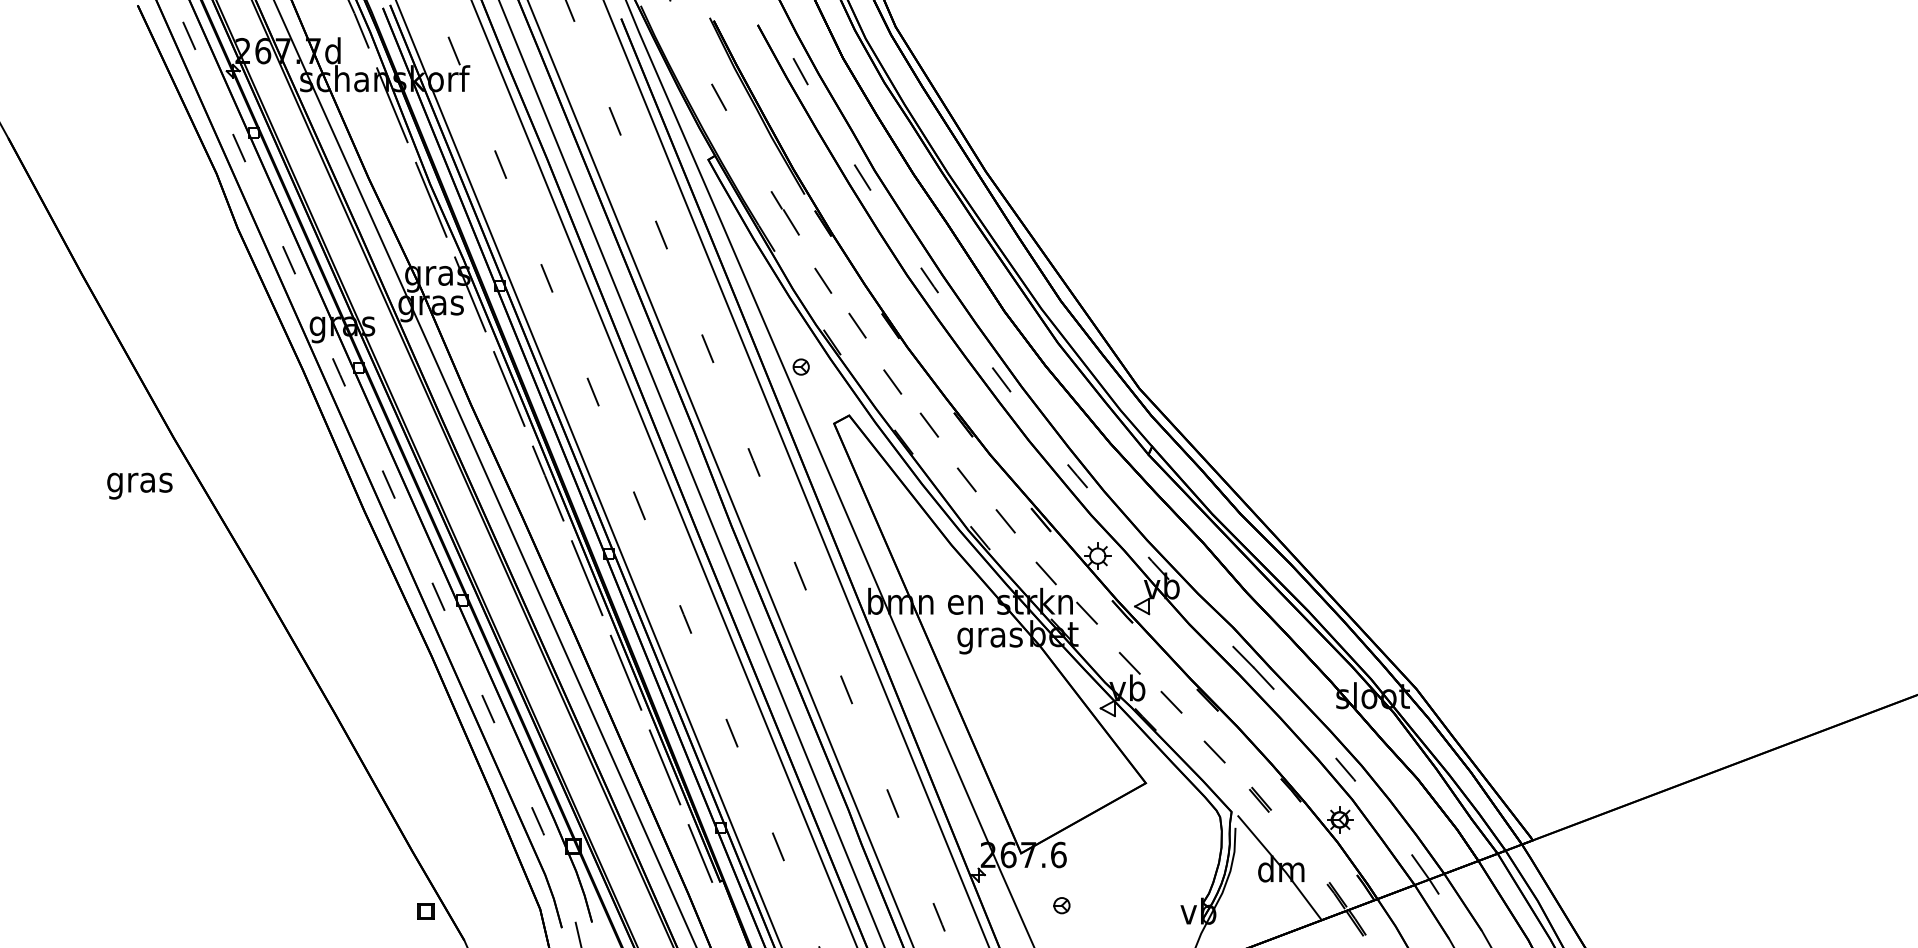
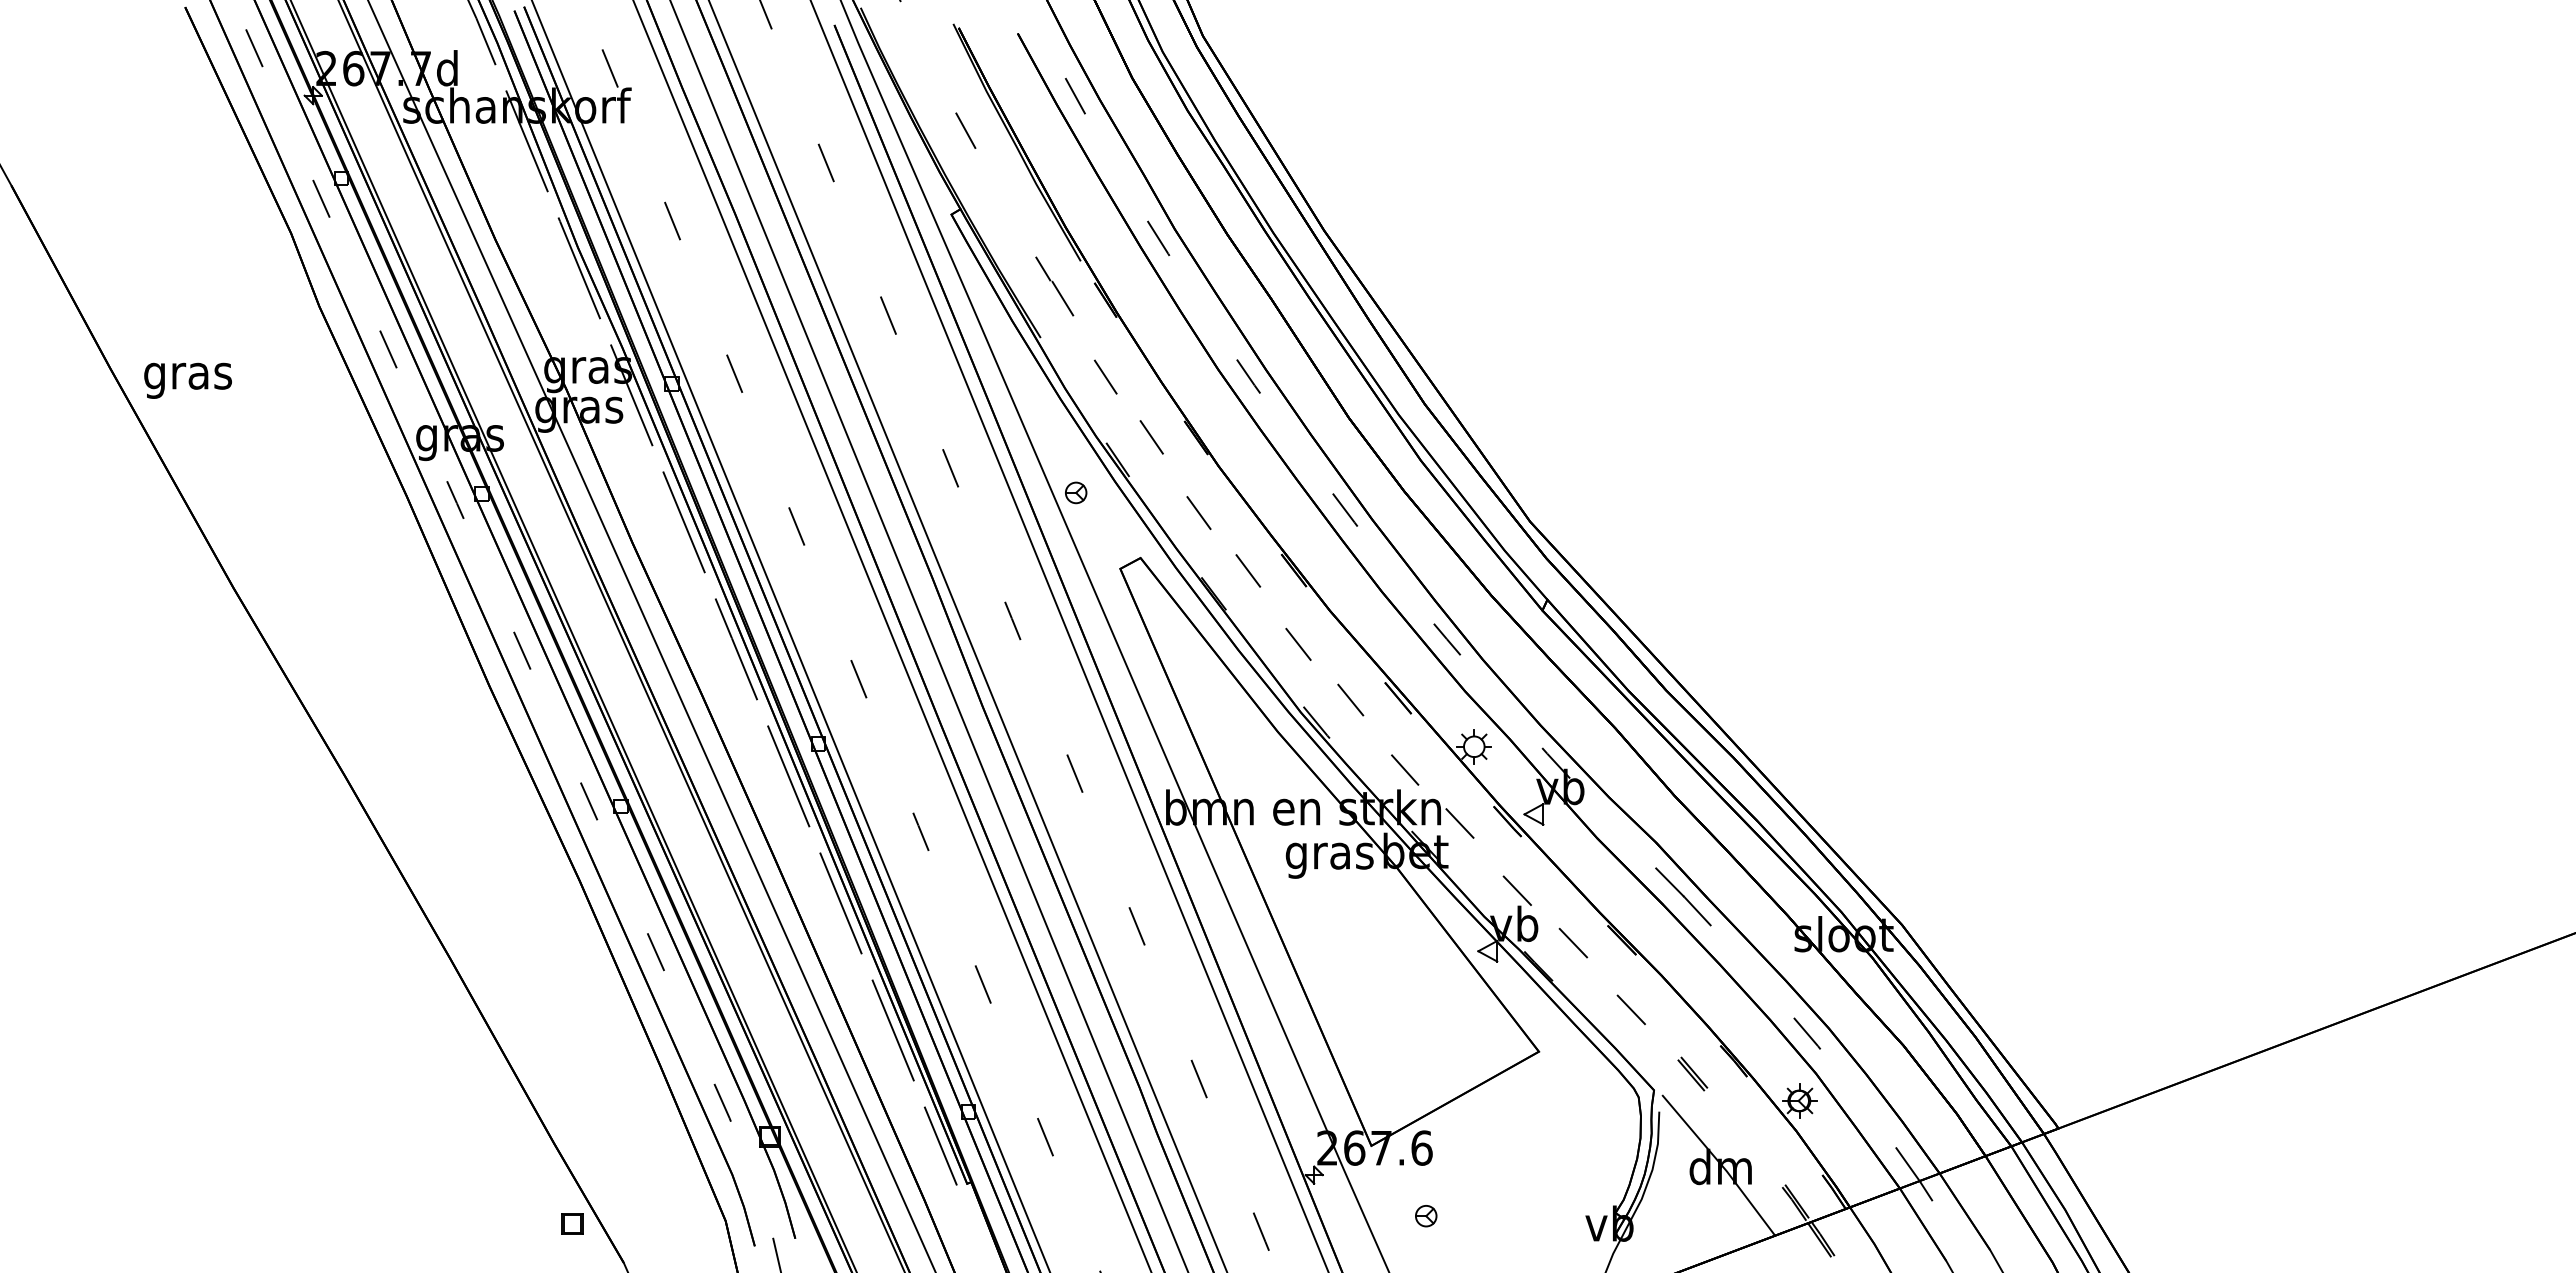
text: (139, 485) -> (187, 380), moved

